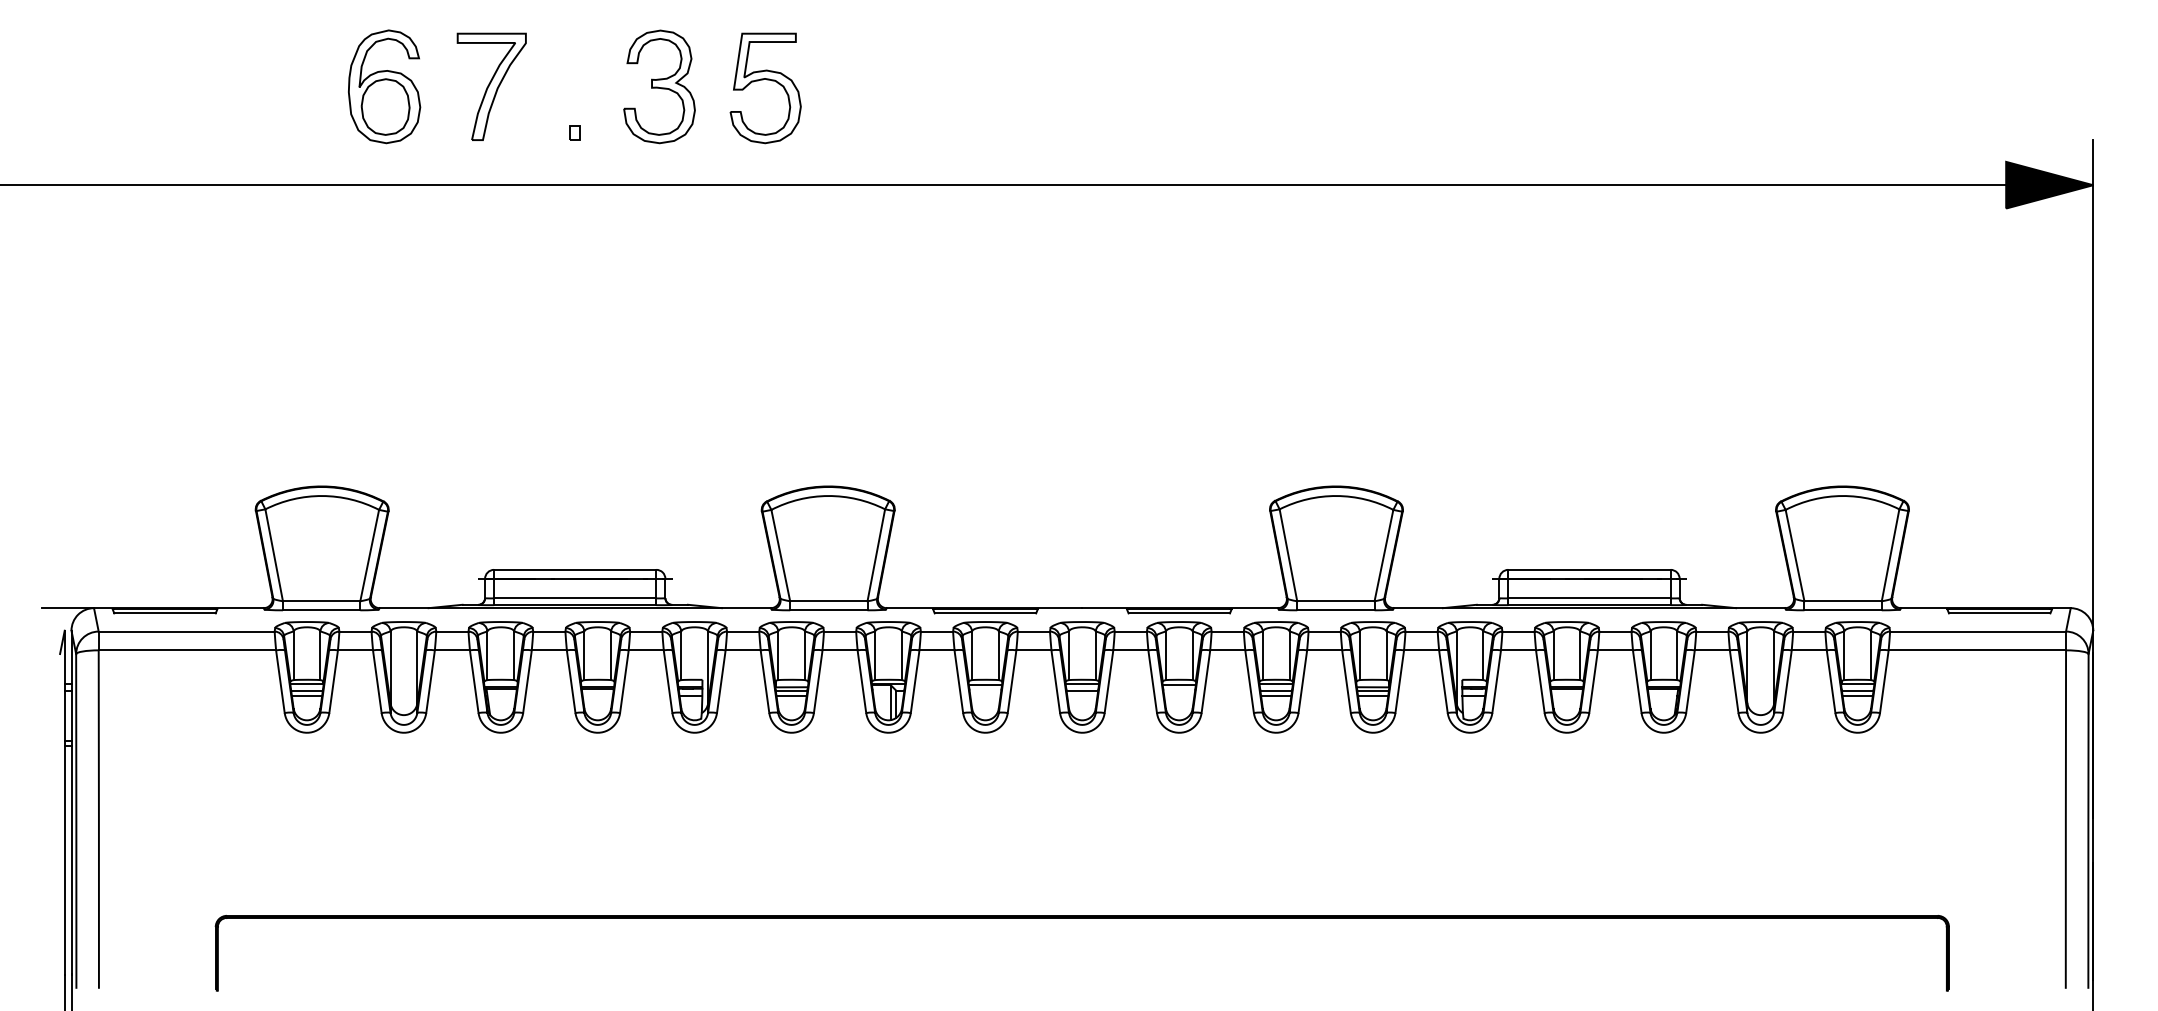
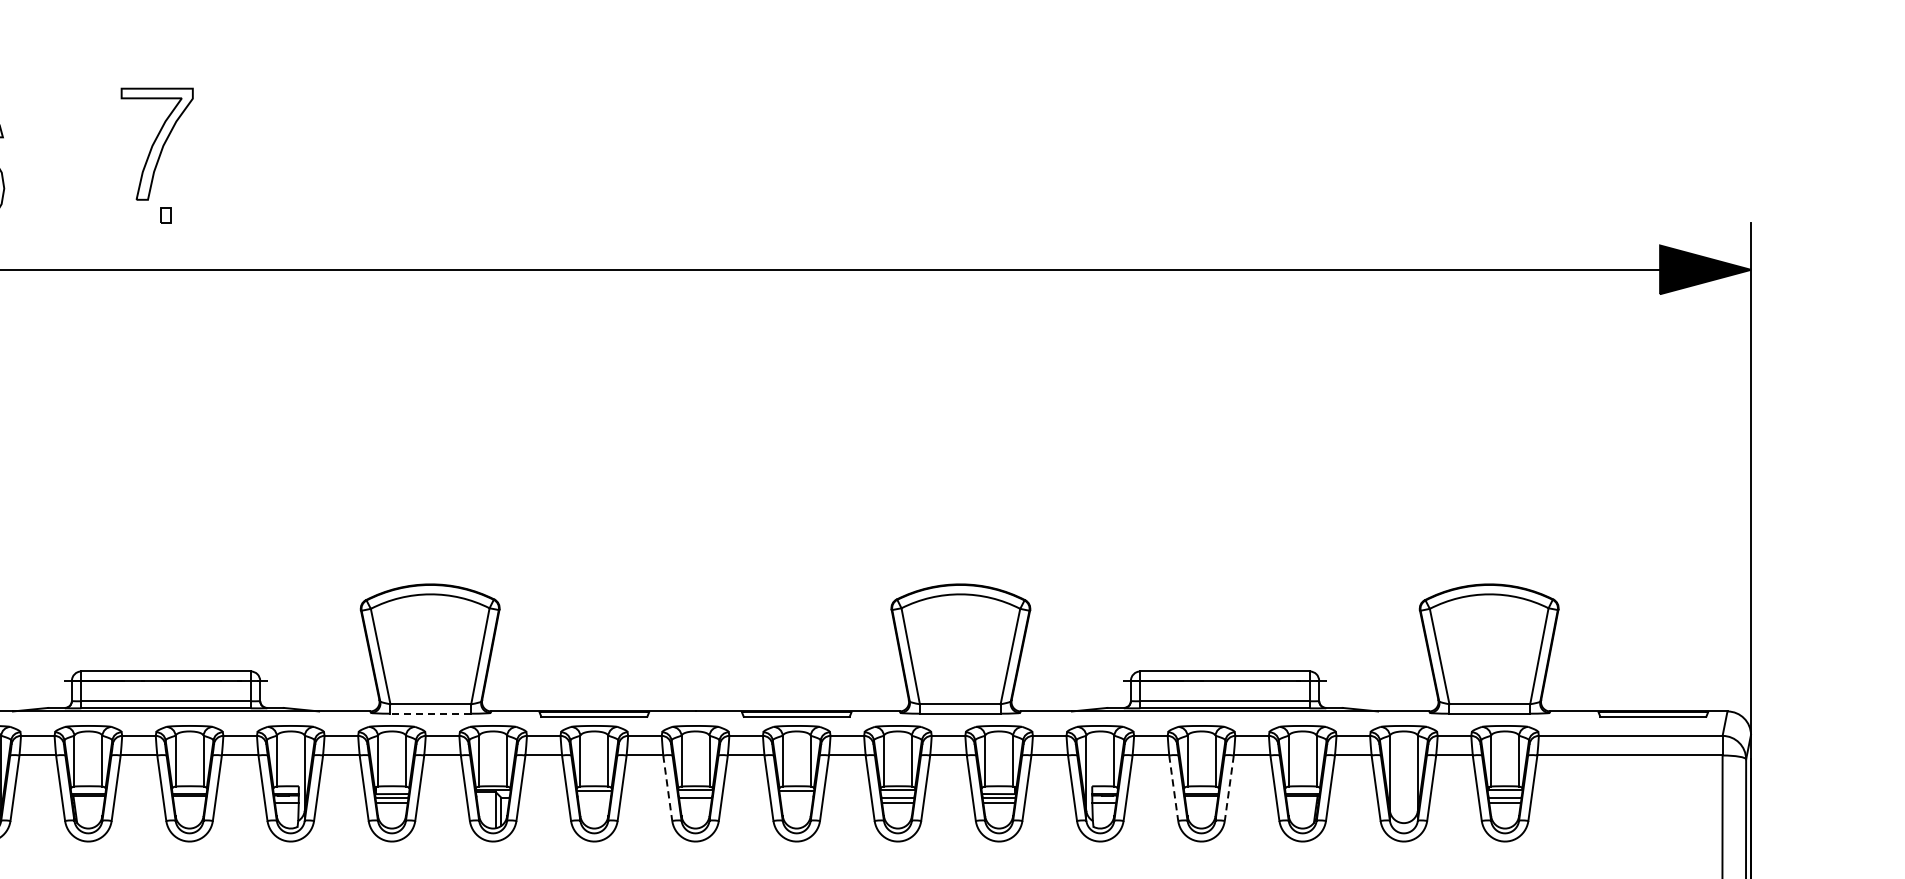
part: (763, 80) -> (362, 160), removed
part: (491, 86) -> (156, 143), moved
part: (659, 86) -> (254, 166), removed
line: (828, 610) -> (430, 713), solid -> dashed
line: (1055, 681) -> (667, 788), solid -> dashed
line: (1540, 681) -> (1173, 788), solid -> dashed
line: (1593, 681) -> (1229, 788), solid -> dashed

